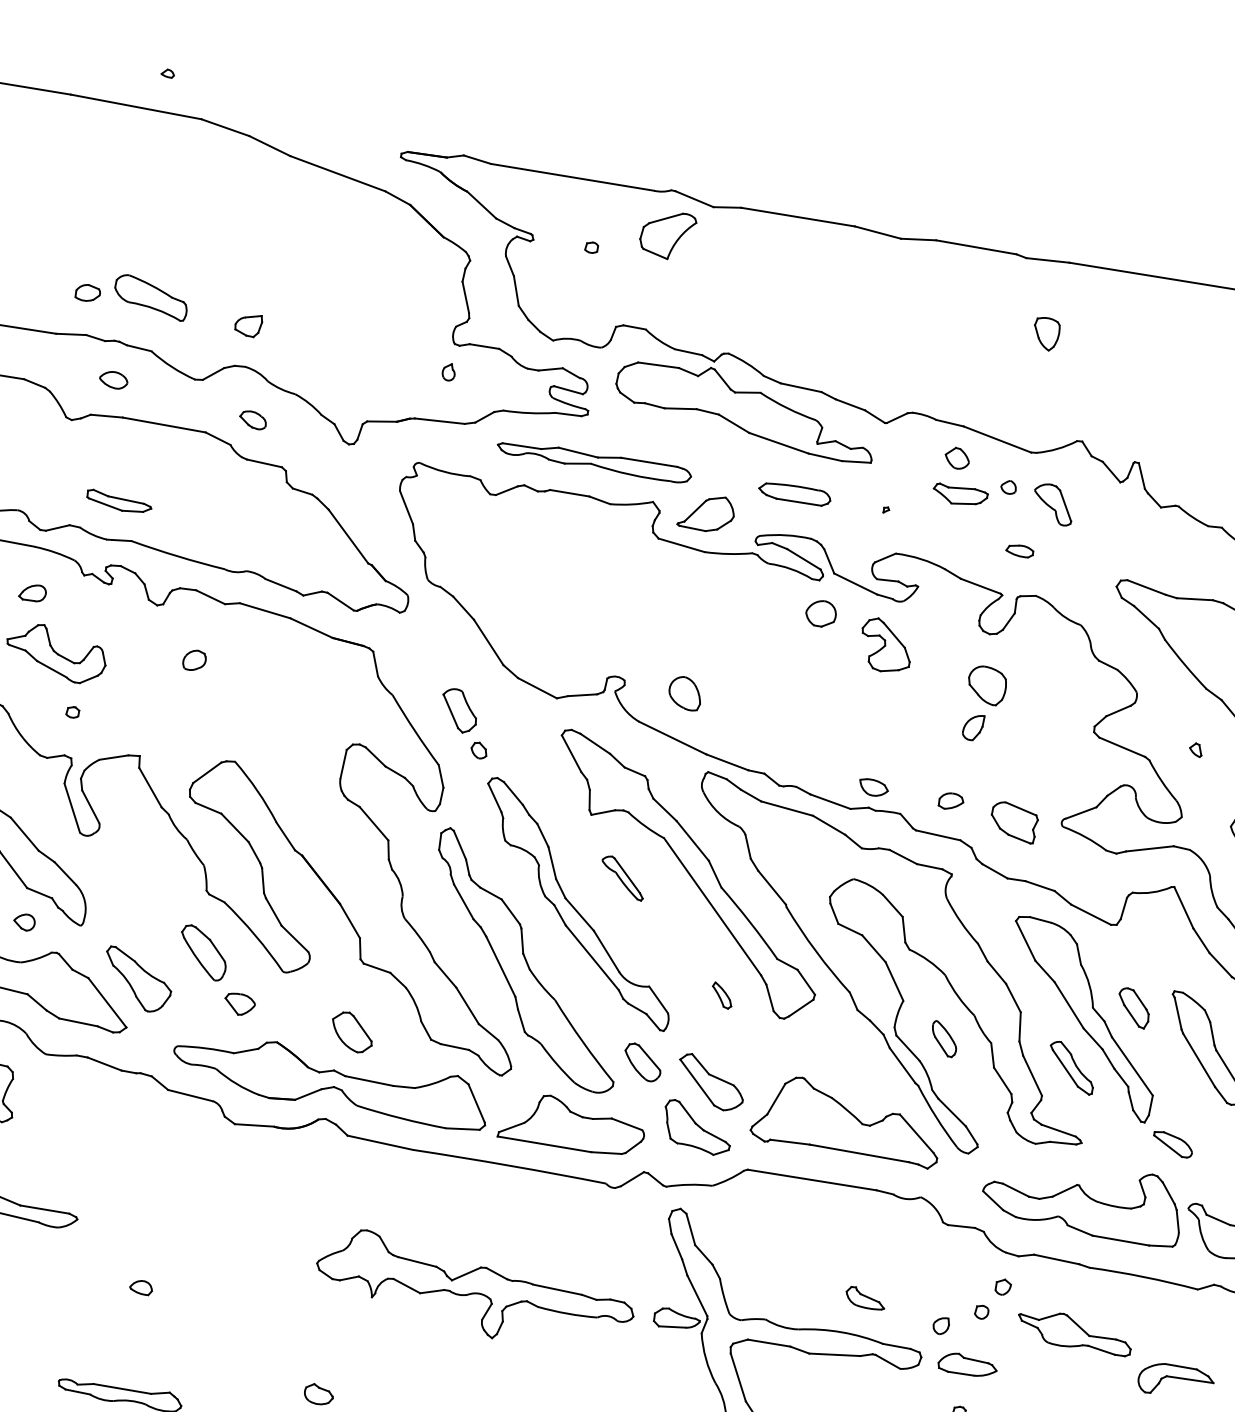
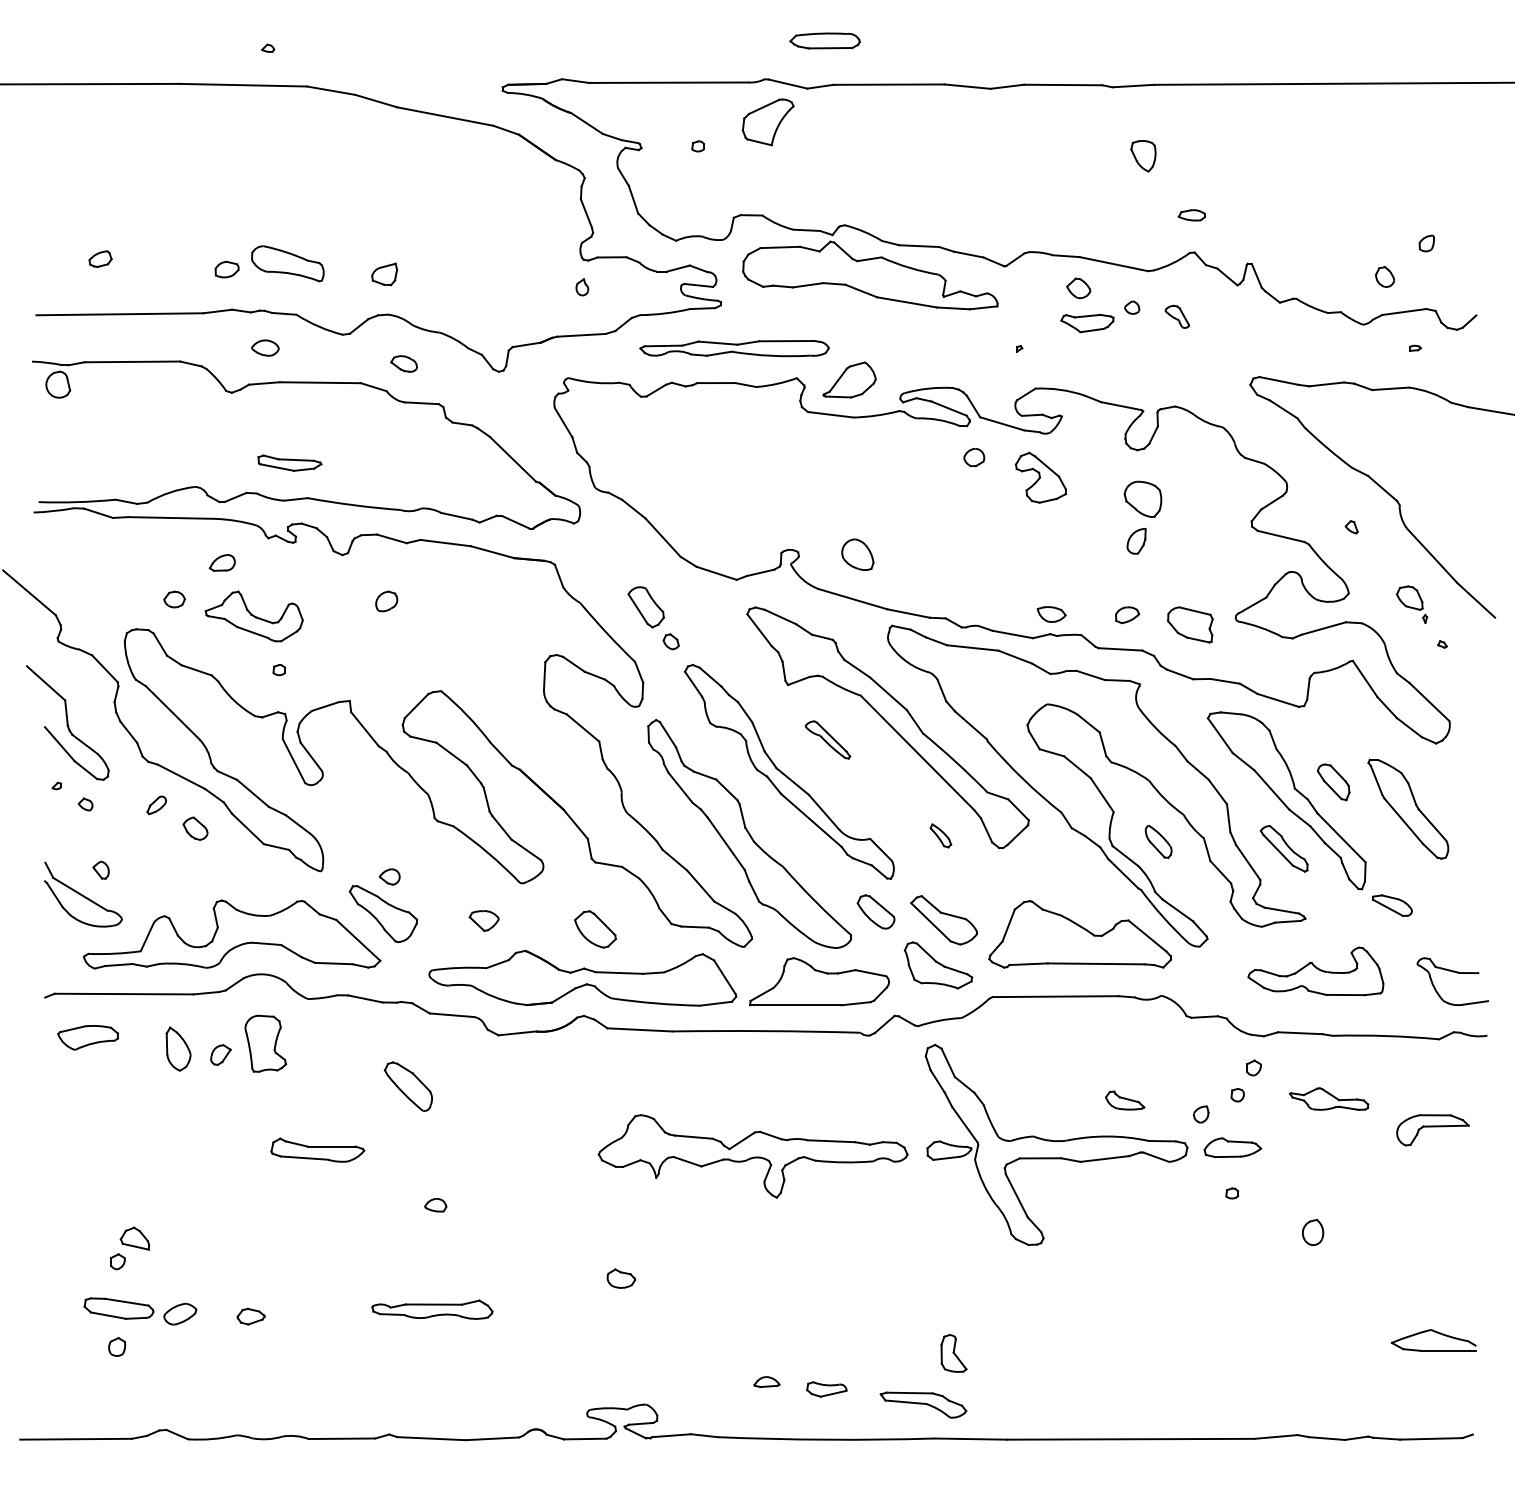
part: (794, 493) -> (824, 40), moved
part: (1052, 503) -> (1176, 316), size x0.6
part: (1019, 551) -> (1191, 215), moved
part: (821, 613) -> (974, 457), size x0.7
part: (24, 921) -> (389, 876), moved
part: (202, 952) -> (407, 1086), moved
part: (1082, 1198) -> (1315, 971), size x0.7
part: (1074, 1331) -> (1328, 1098), size x0.7

